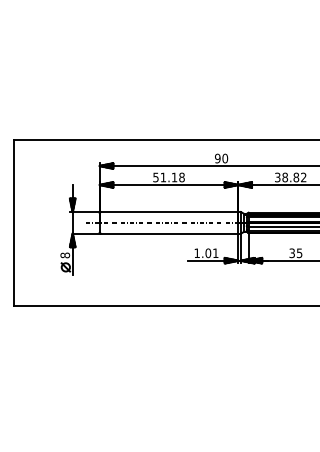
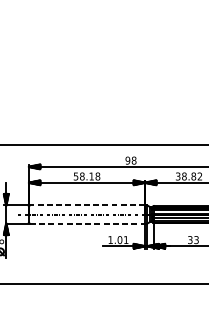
text: (225, 158) -> (134, 160), 90 -> 98
text: (163, 177) -> (82, 176), 51.18 -> 58.18
line: (169, 212) -> (87, 205), solid -> dashed
line: (169, 233) -> (87, 223), solid -> dashed
text: (299, 252) -> (196, 239), 35 -> 33

